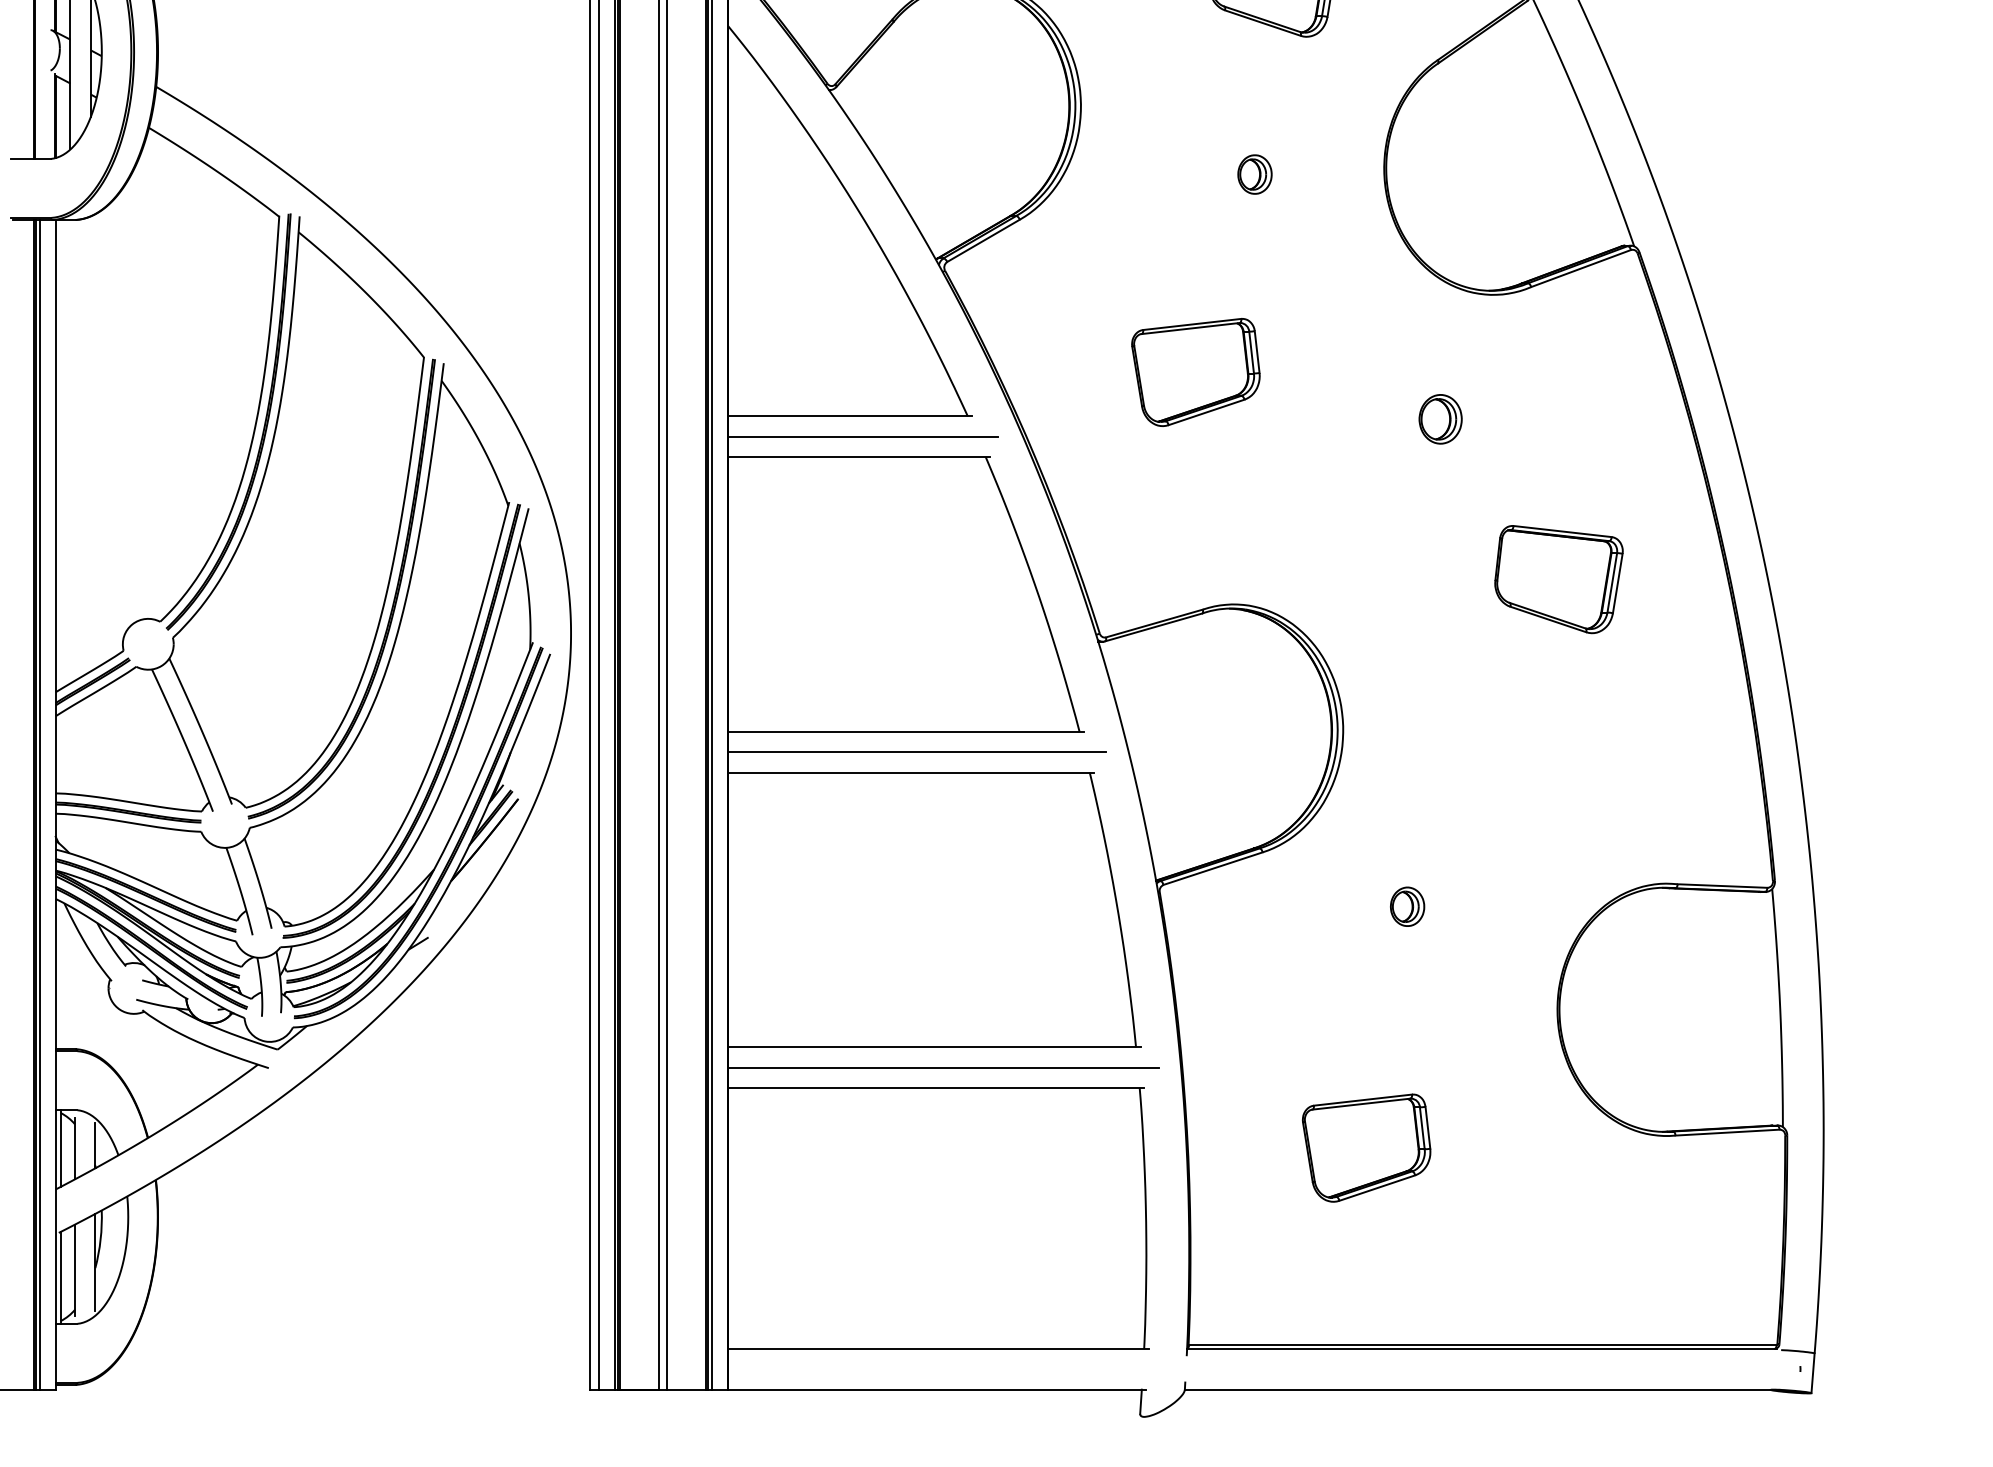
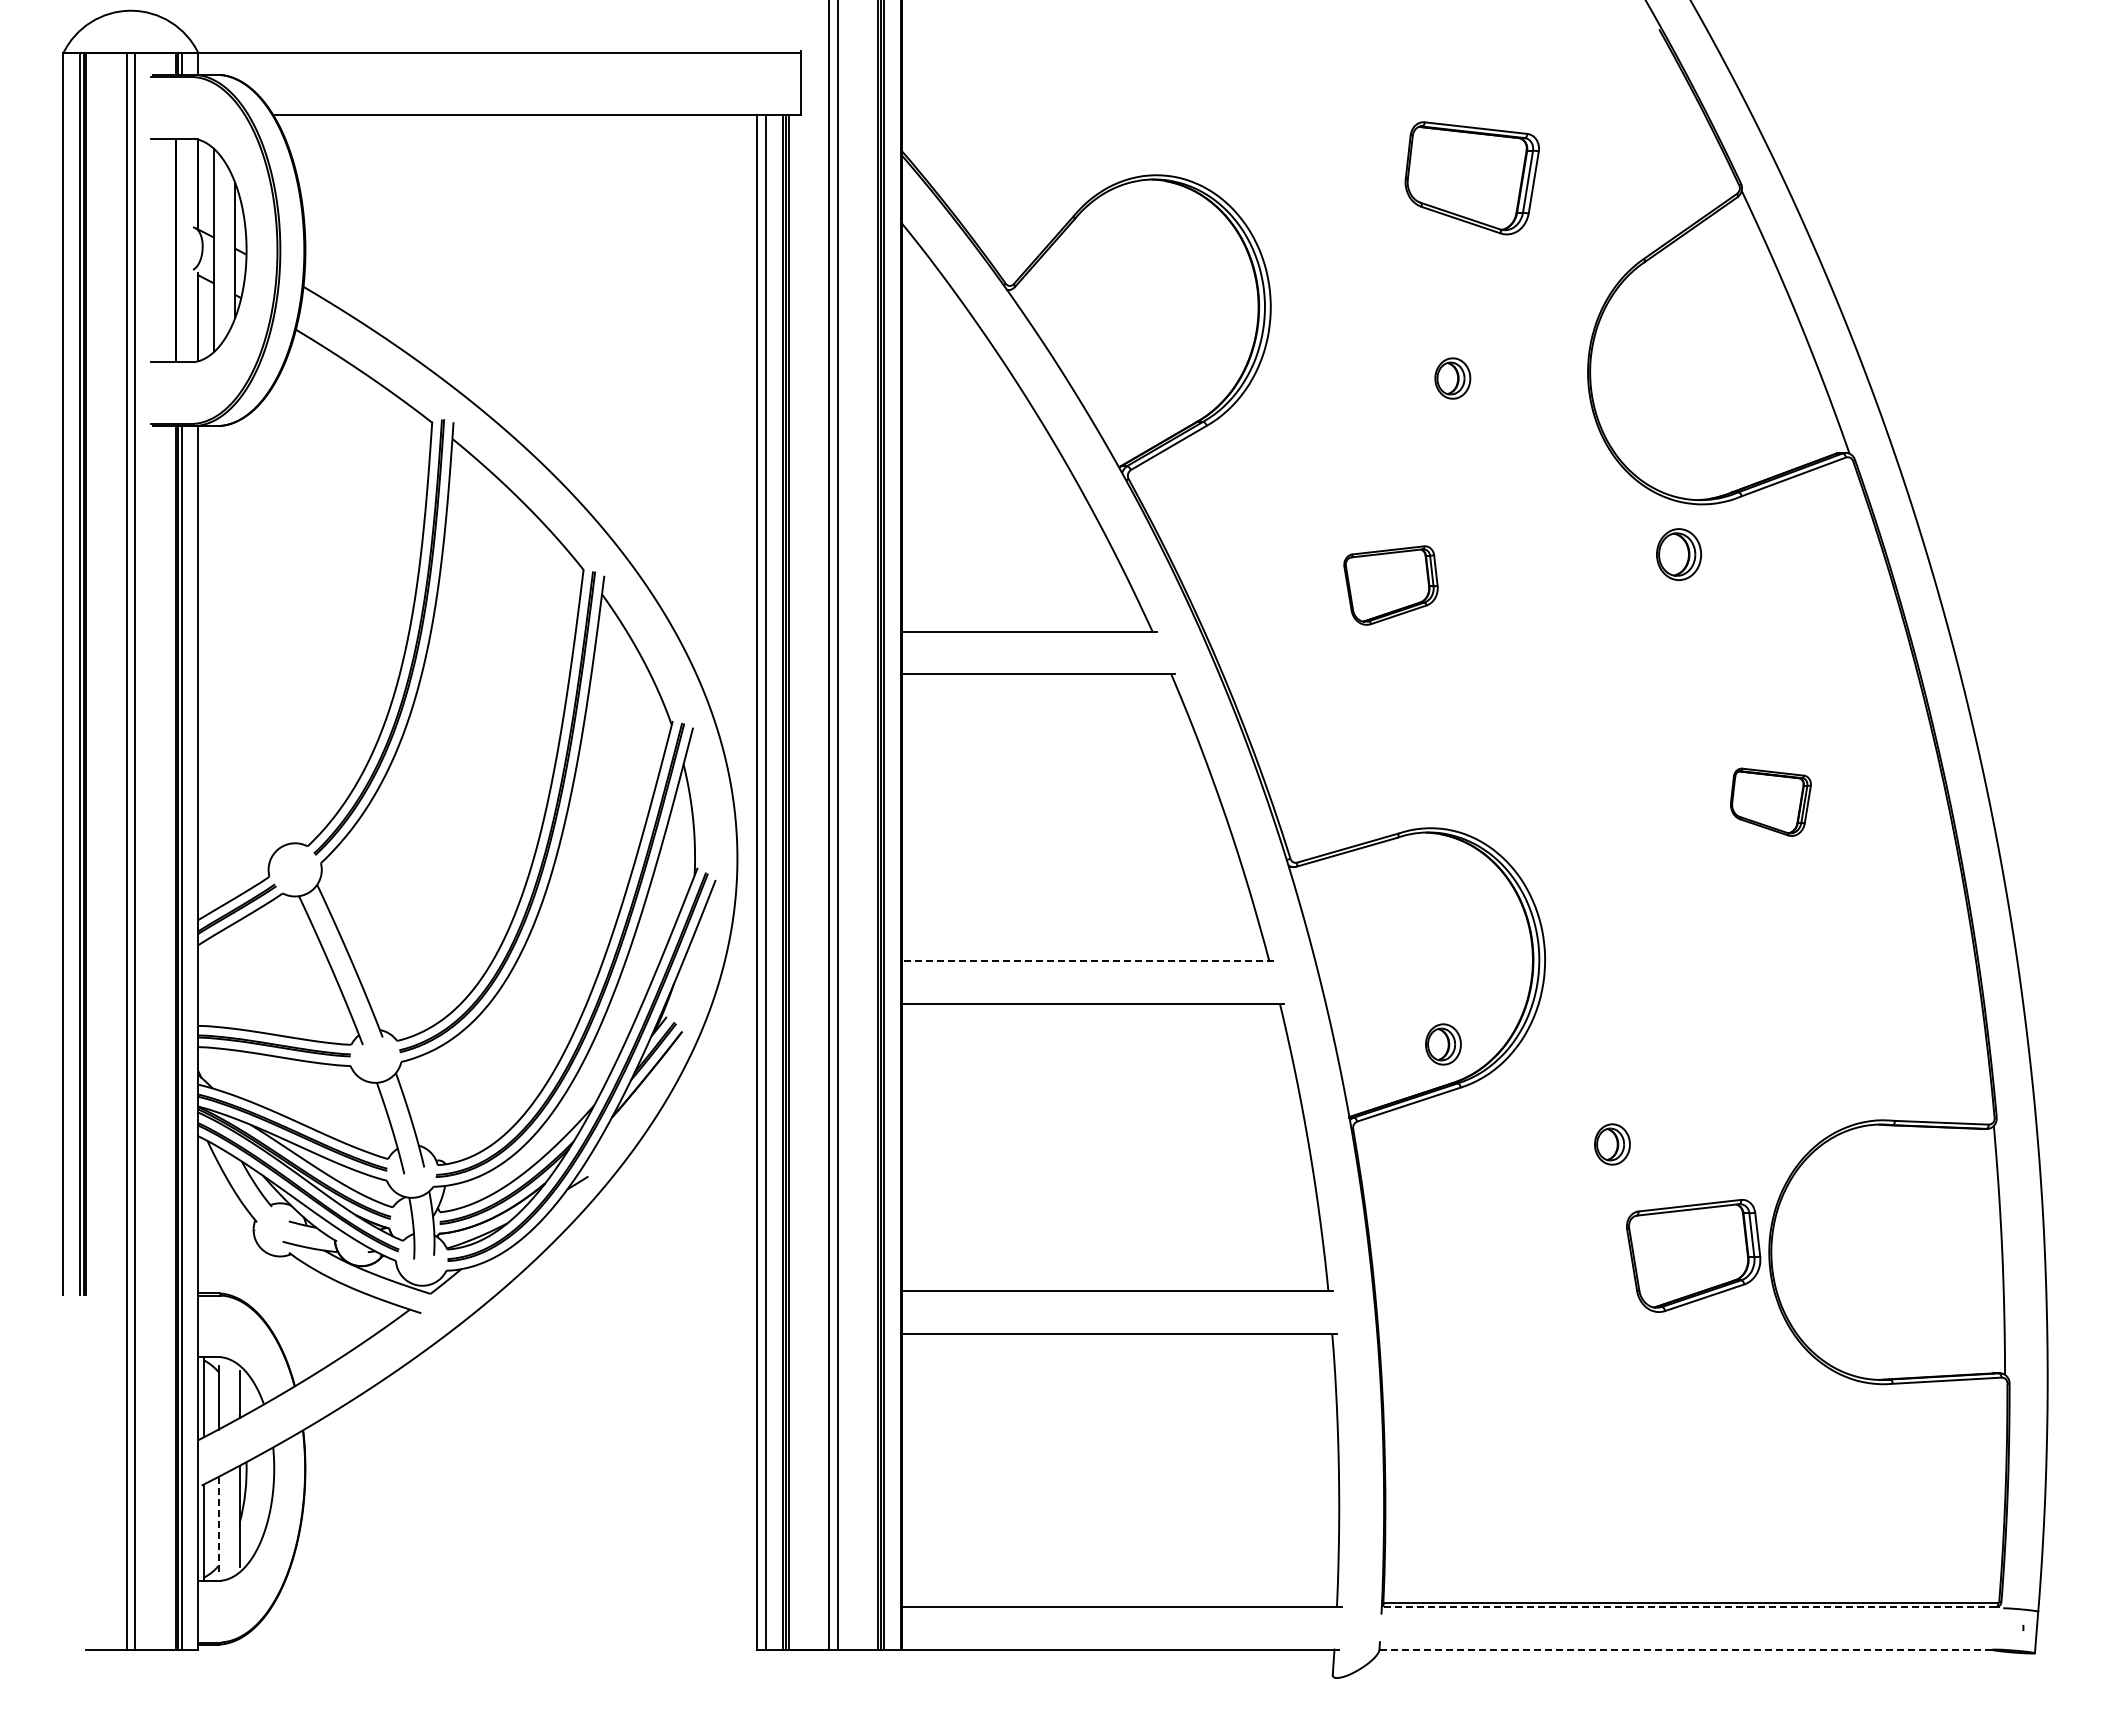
part: (1195, 372) -> (1390, 585), size x0.7
part: (1441, 419) -> (1679, 554), moved
line: (862, 436) -> (1042, 652), removed
part: (1558, 579) -> (1770, 802), size x0.6
line: (905, 731) -> (1087, 961), solid -> dashed
line: (916, 751) -> (1098, 982), removed
part: (1246, 811) -> (1443, 1044), added
line: (943, 1067) -> (1126, 1312), removed
part: (1366, 1147) -> (1693, 1255), moved
line: (74, 1270) -> (218, 1524), solid -> dashed
line: (1480, 1349) -> (1688, 1607), solid -> dashed
line: (1479, 1389) -> (1687, 1649), solid -> dashed

